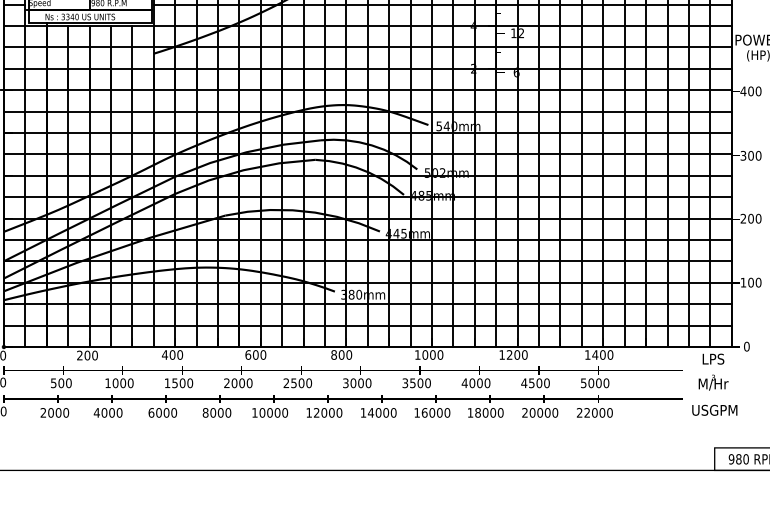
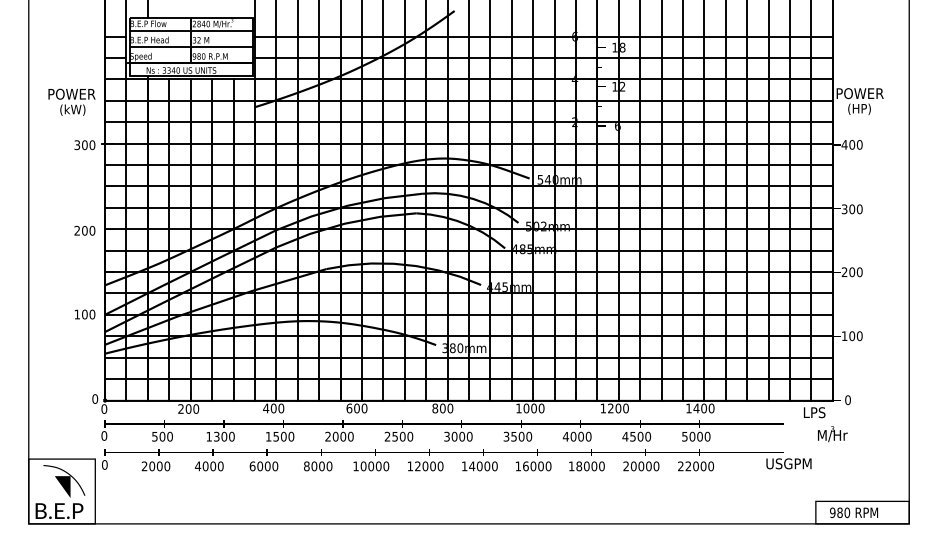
text: (115, 383) -> (216, 436), 1000 -> 1300
text: (713, 383) -> (832, 434), moved
text: (714, 410) -> (788, 463), moved

